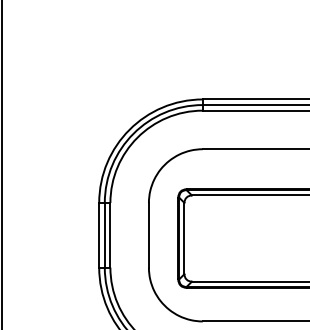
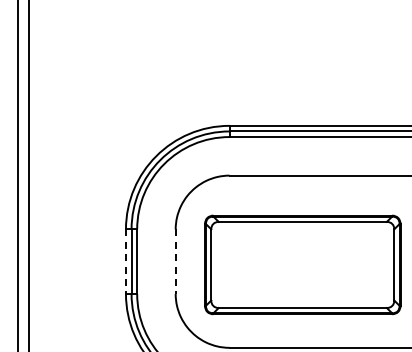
line: (98, 236) -> (125, 262), solid -> dashed
line: (148, 236) -> (175, 262), solid -> dashed

